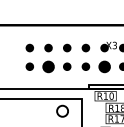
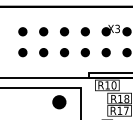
part: (48, 66) -> (43, 52), size x0.62
part: (104, 66) -> (106, 52), size x0.62
fill: (62, 110) -> (59, 101), added

